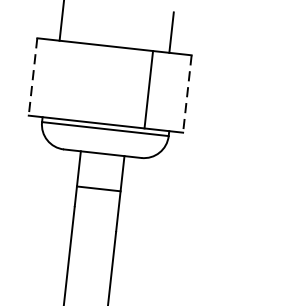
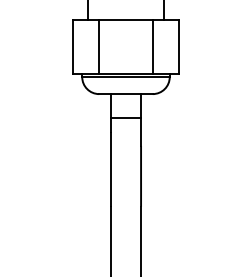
line: (32, 76) -> (72, 46), dashed -> solid
line: (71, 80) -> (99, 46), added
line: (187, 93) -> (179, 46), dashed -> solid

